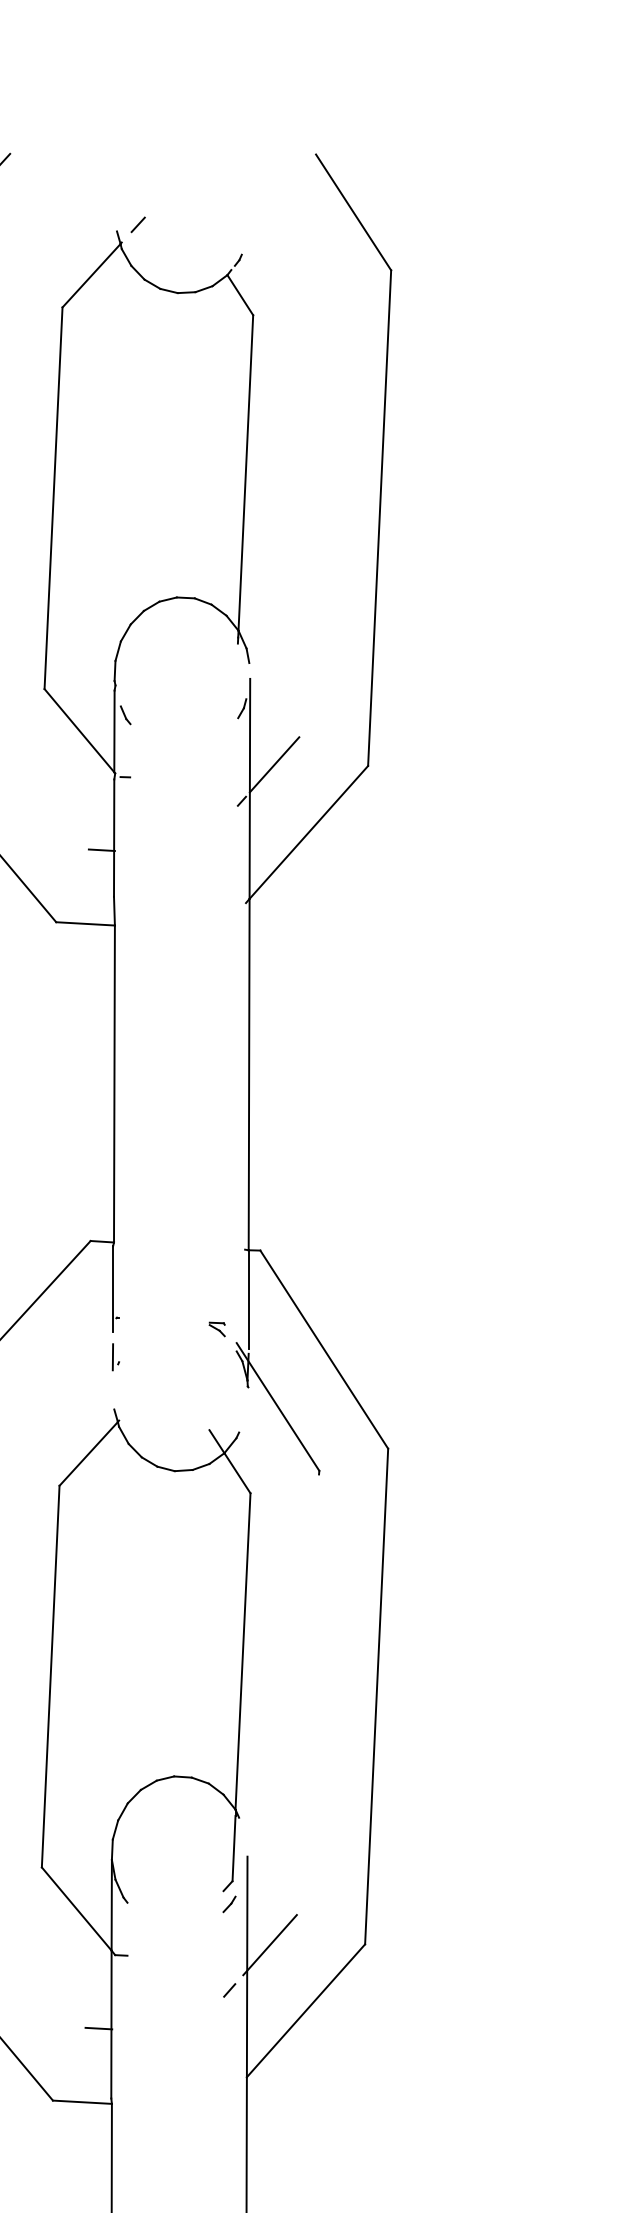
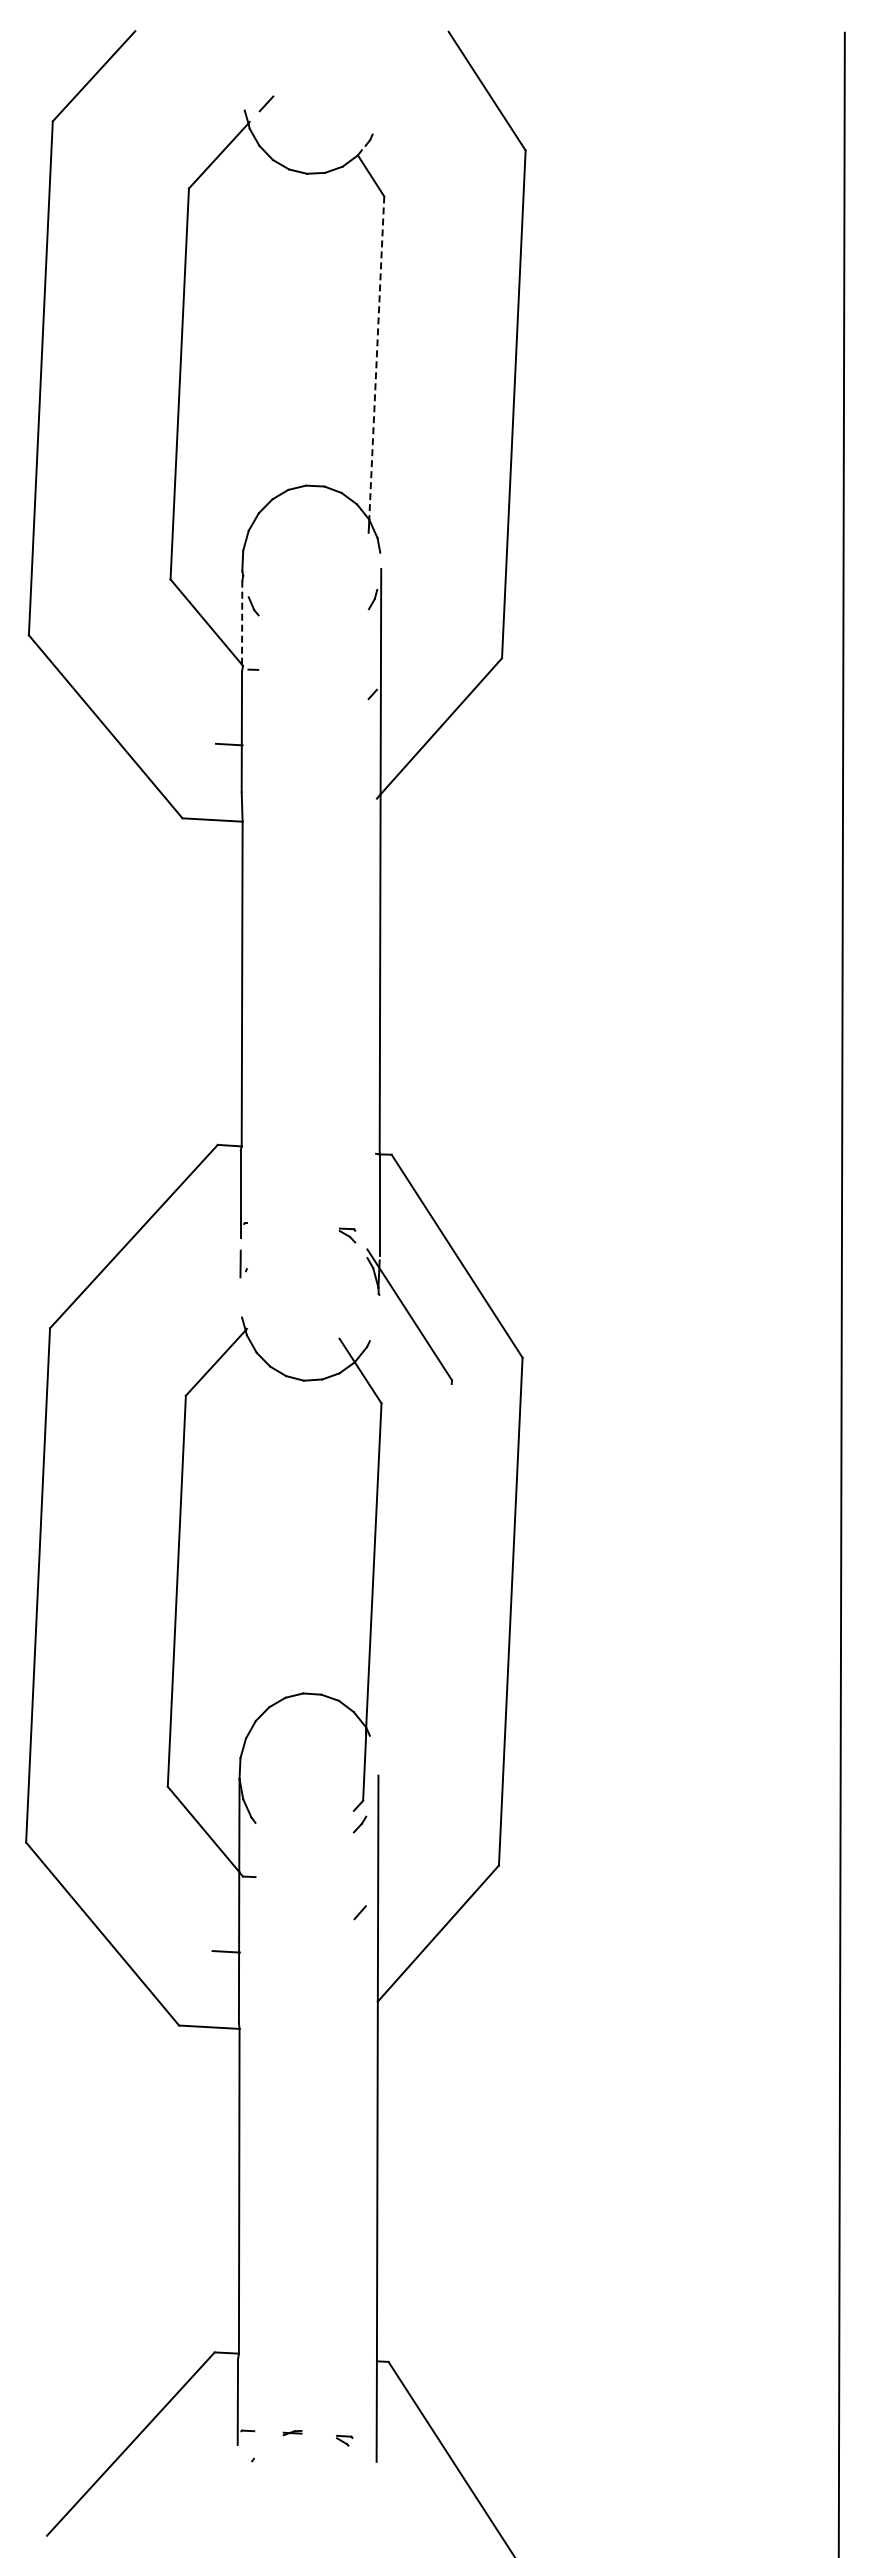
line: (245, 473) -> (376, 358), solid -> dashed
line: (114, 731) -> (242, 622), solid -> dashed
line: (273, 764) -> (405, 656), removed
line: (269, 1945) -> (401, 1866), removed

